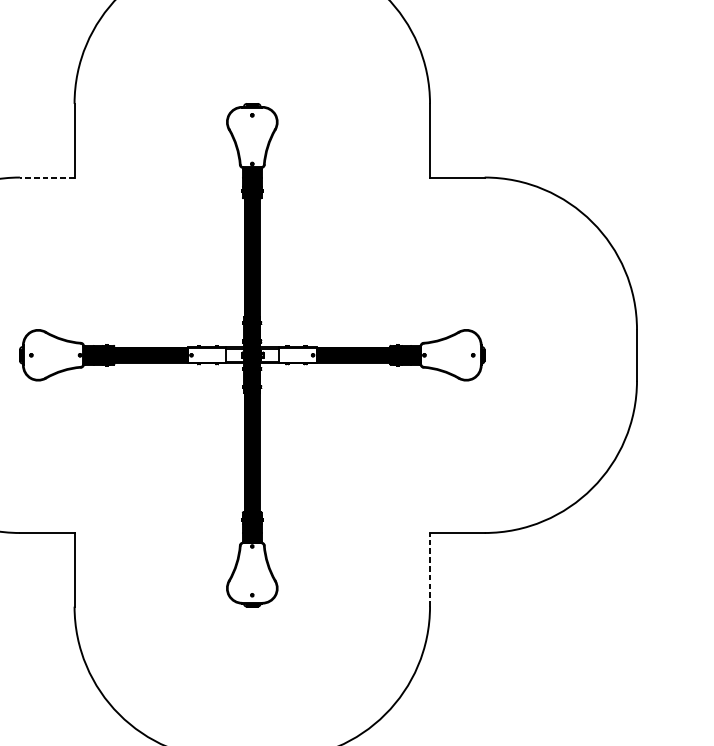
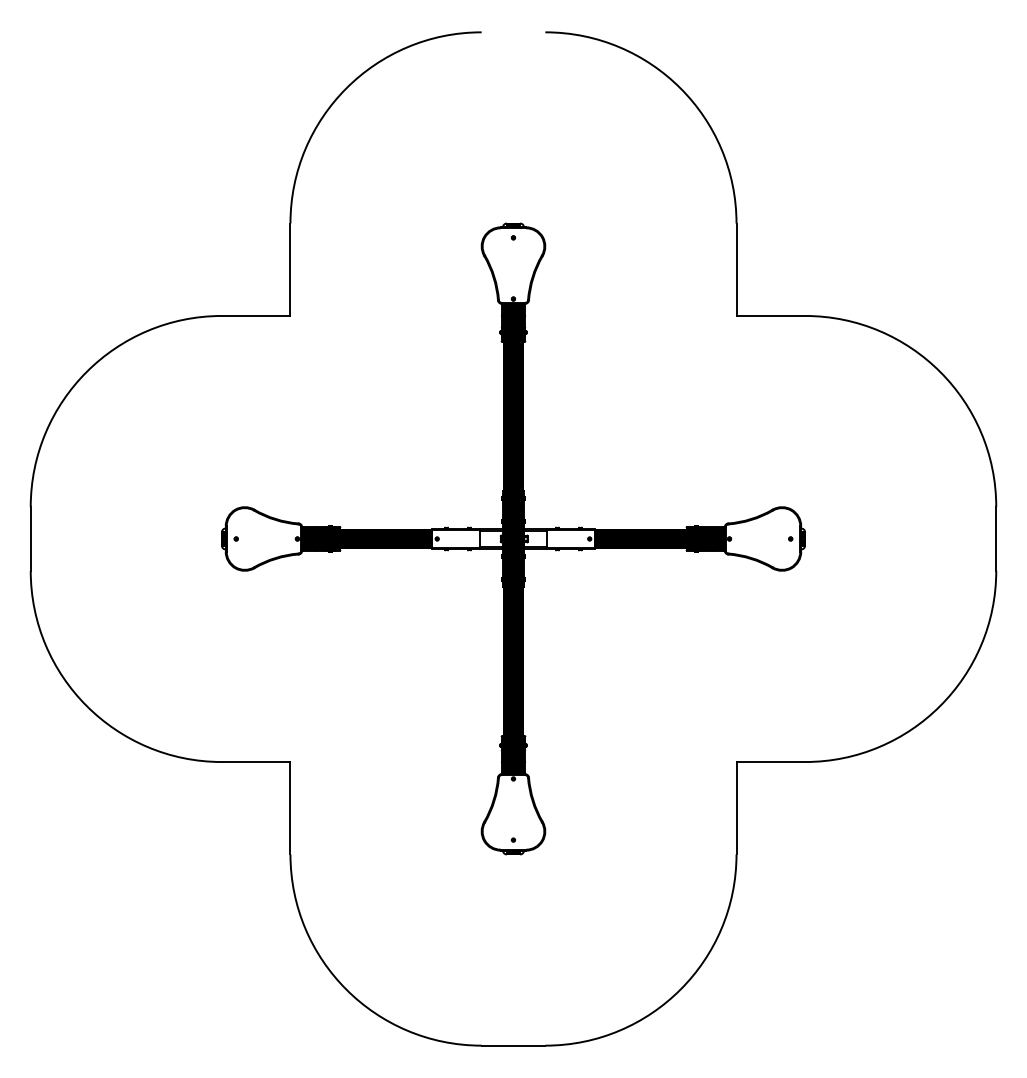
line: (46, 177) -> (255, 315), dashed -> solid
line: (430, 569) -> (736, 807), dashed -> solid

